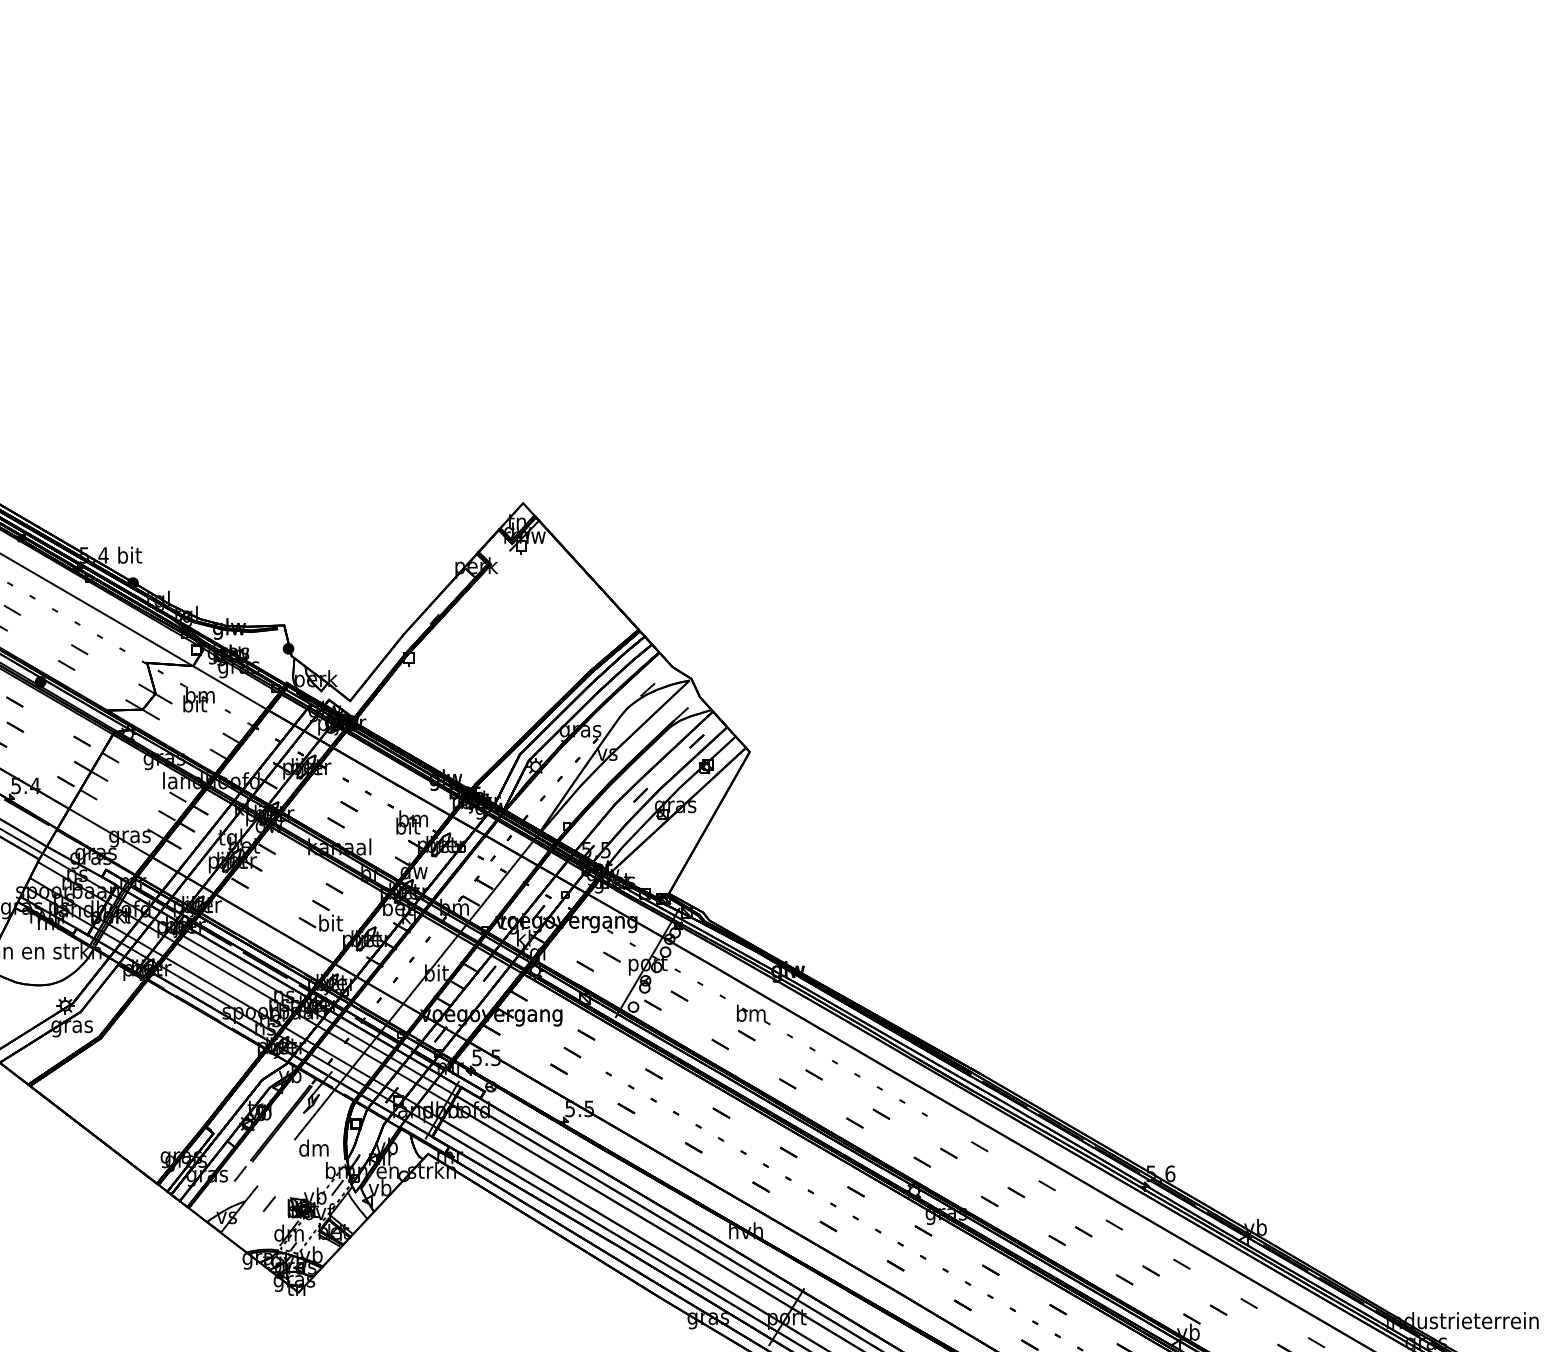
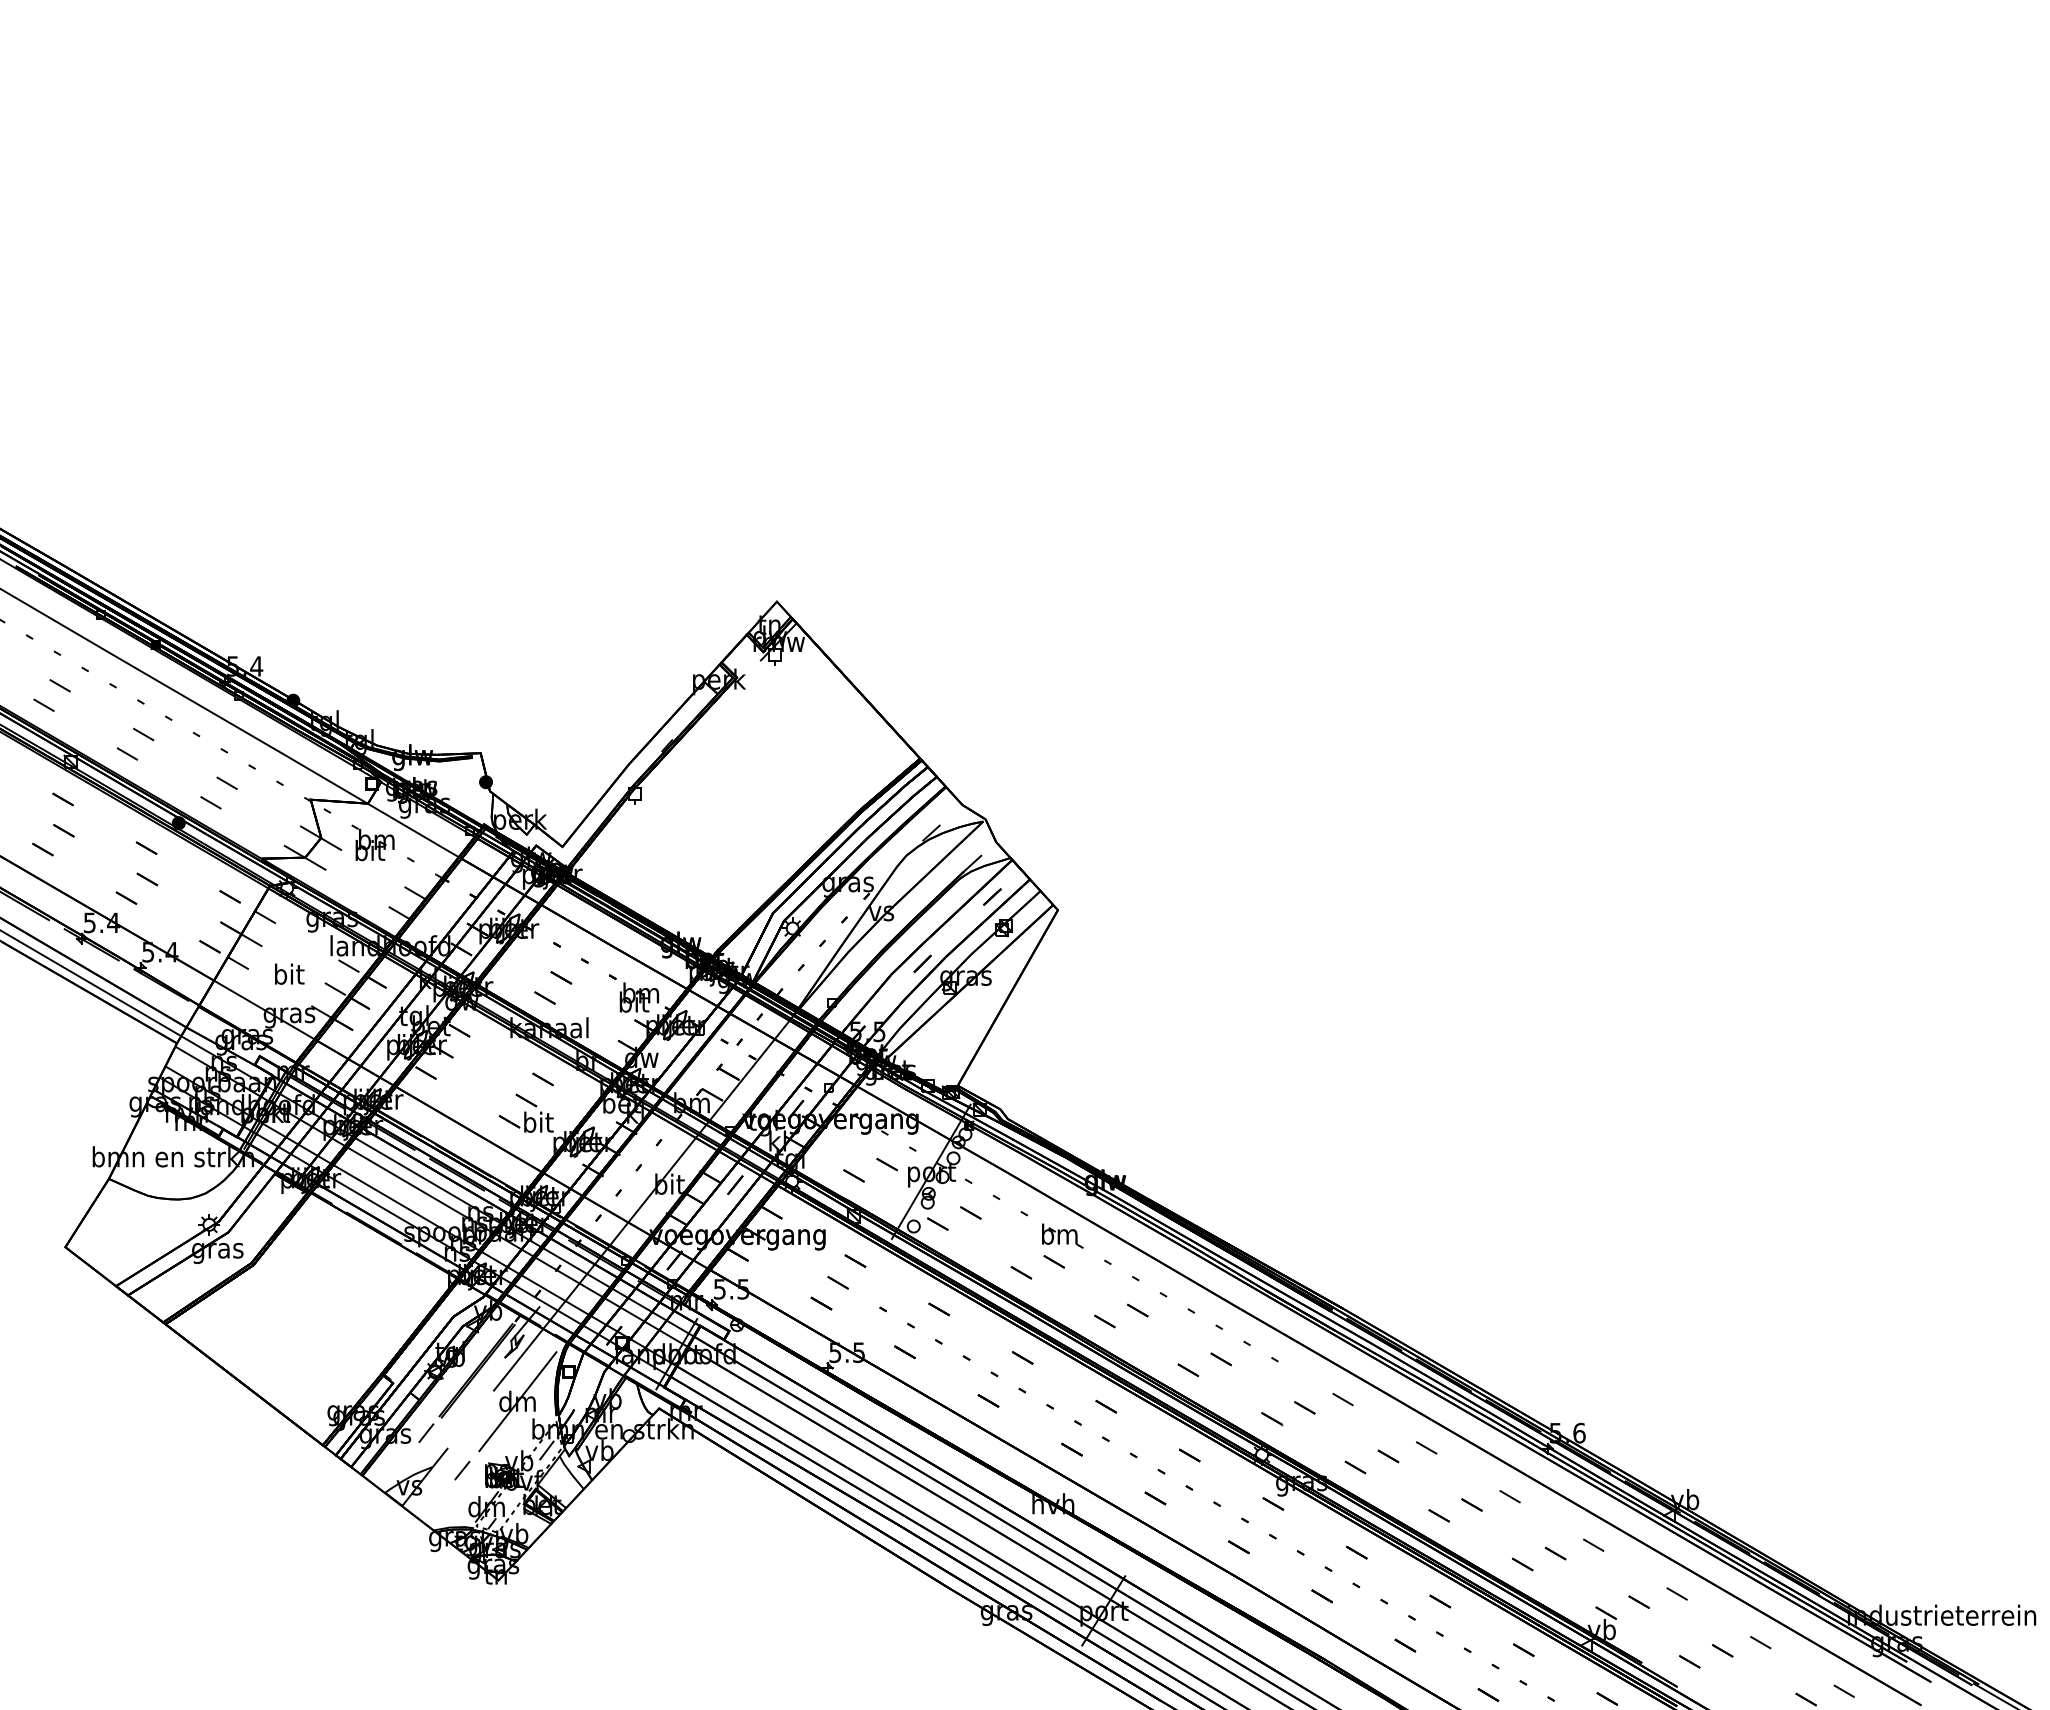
text: (130, 554) -> (289, 973), moved
line: (313, 1148) -> (517, 1401), added

